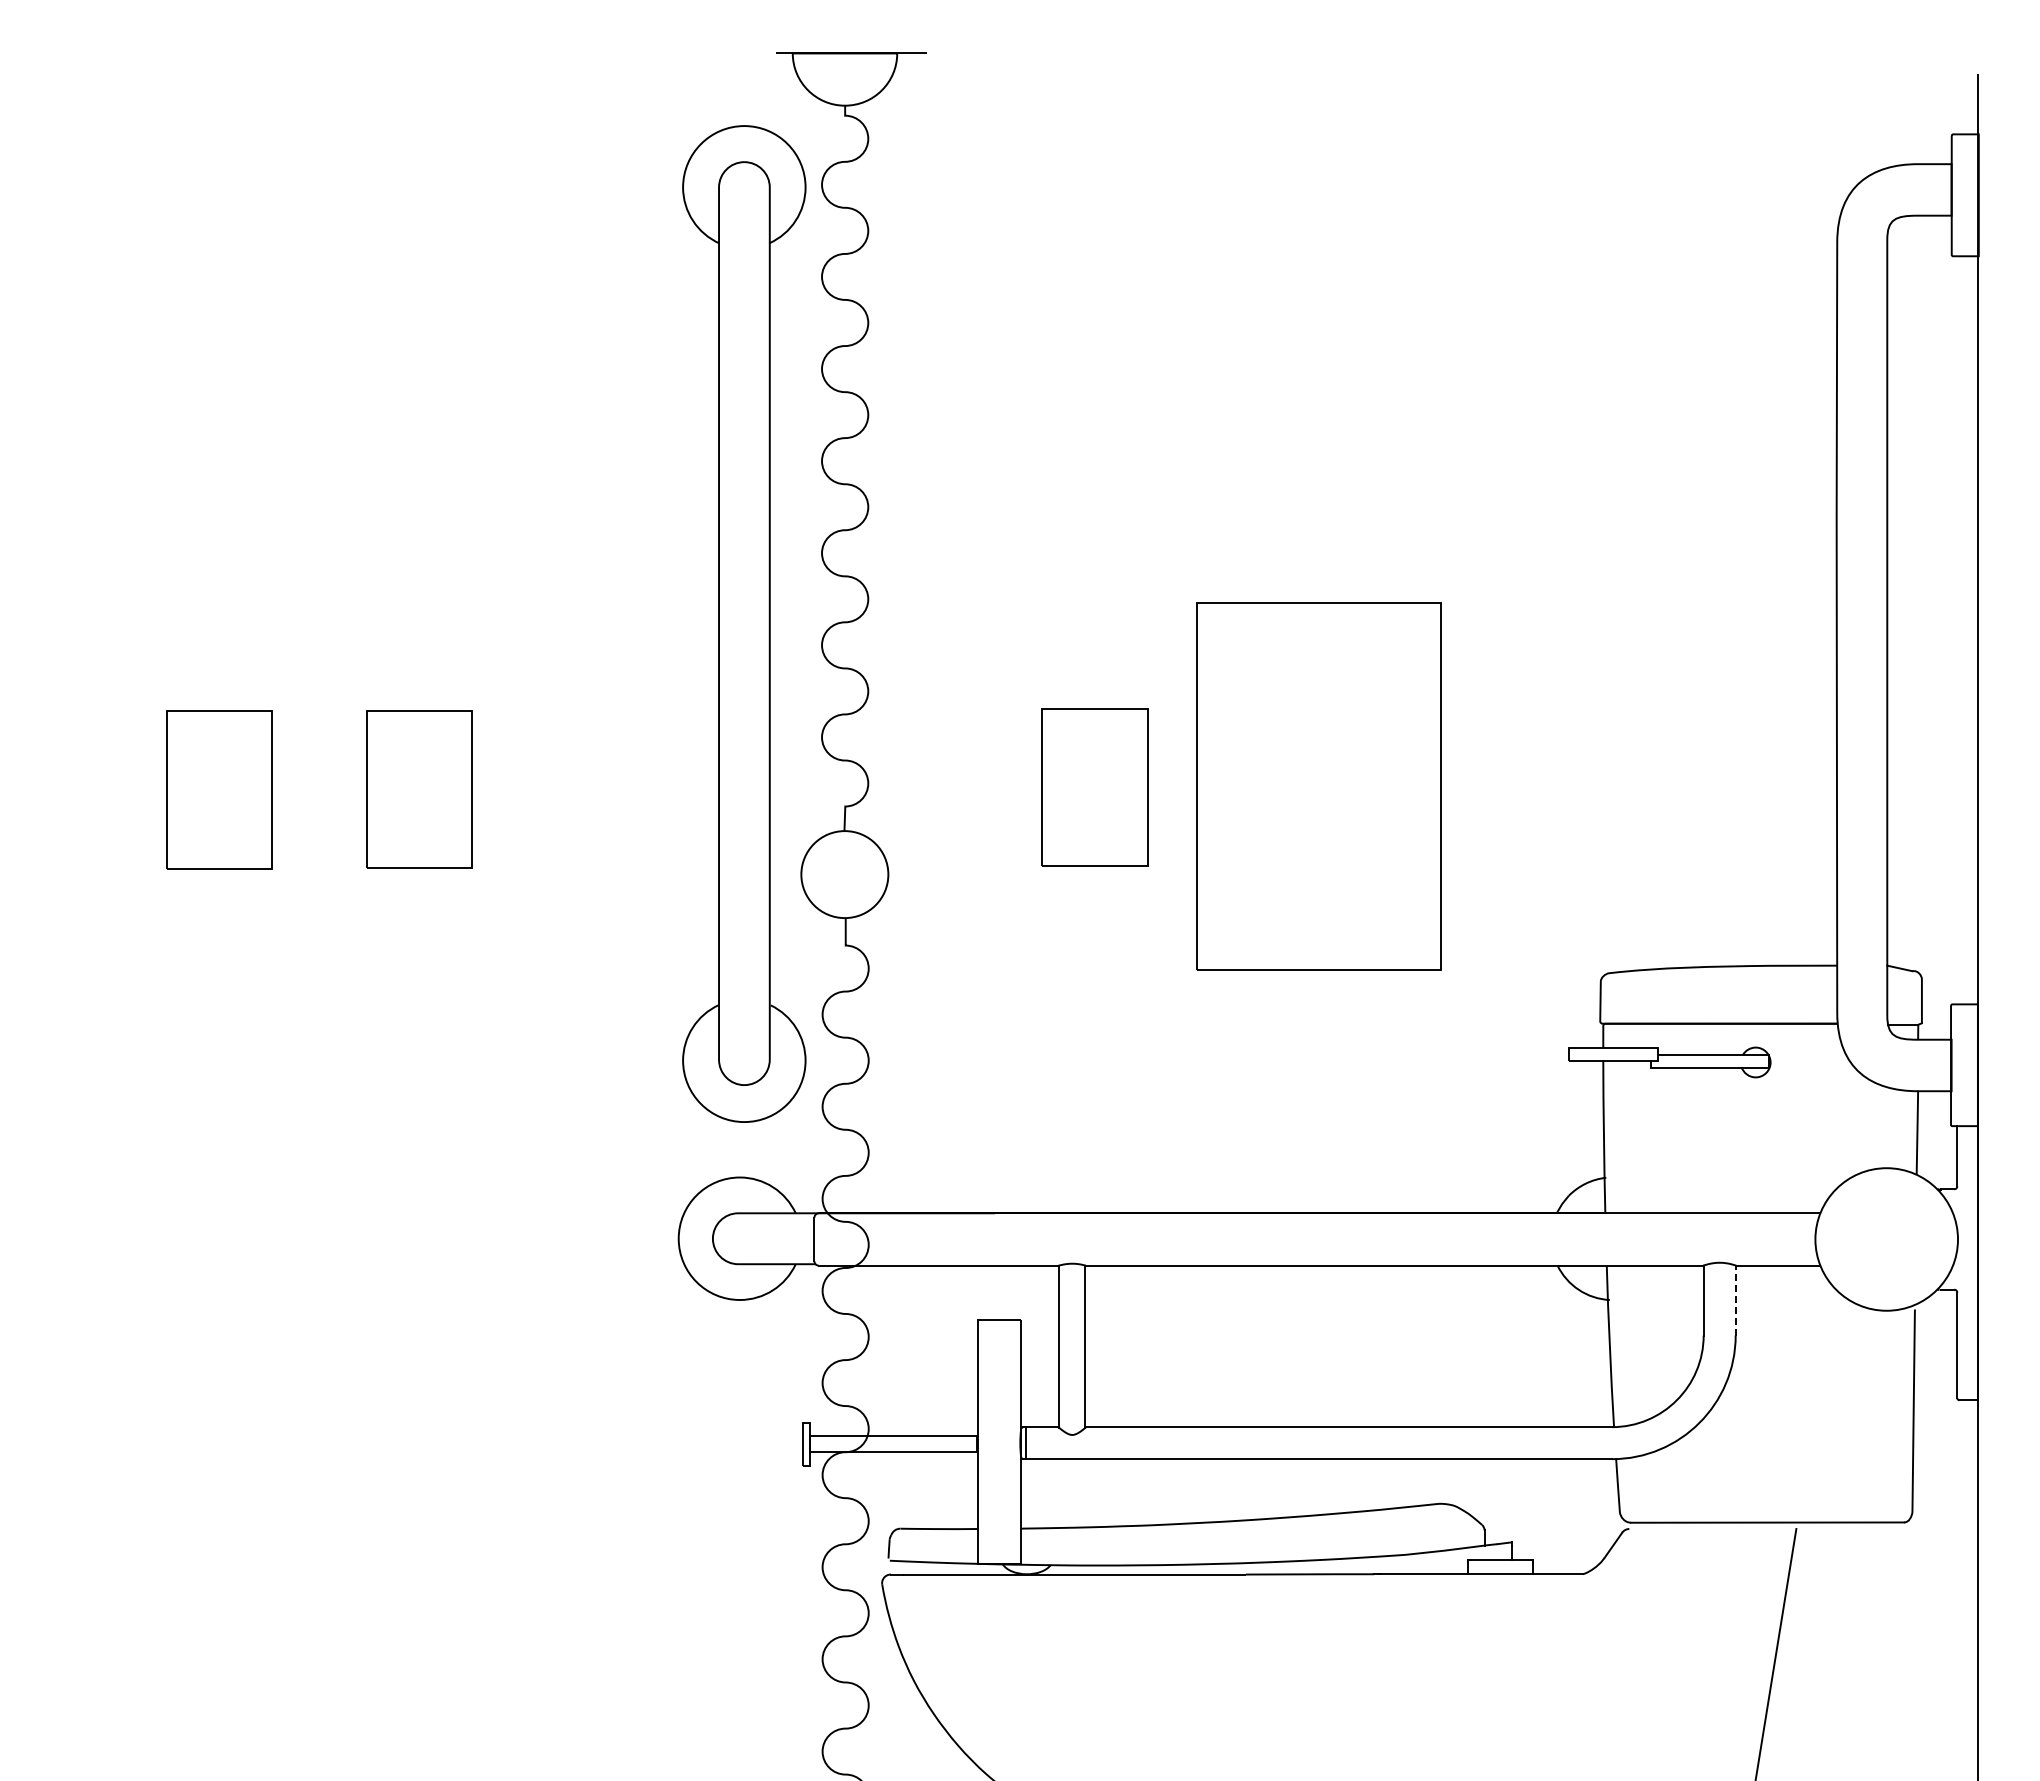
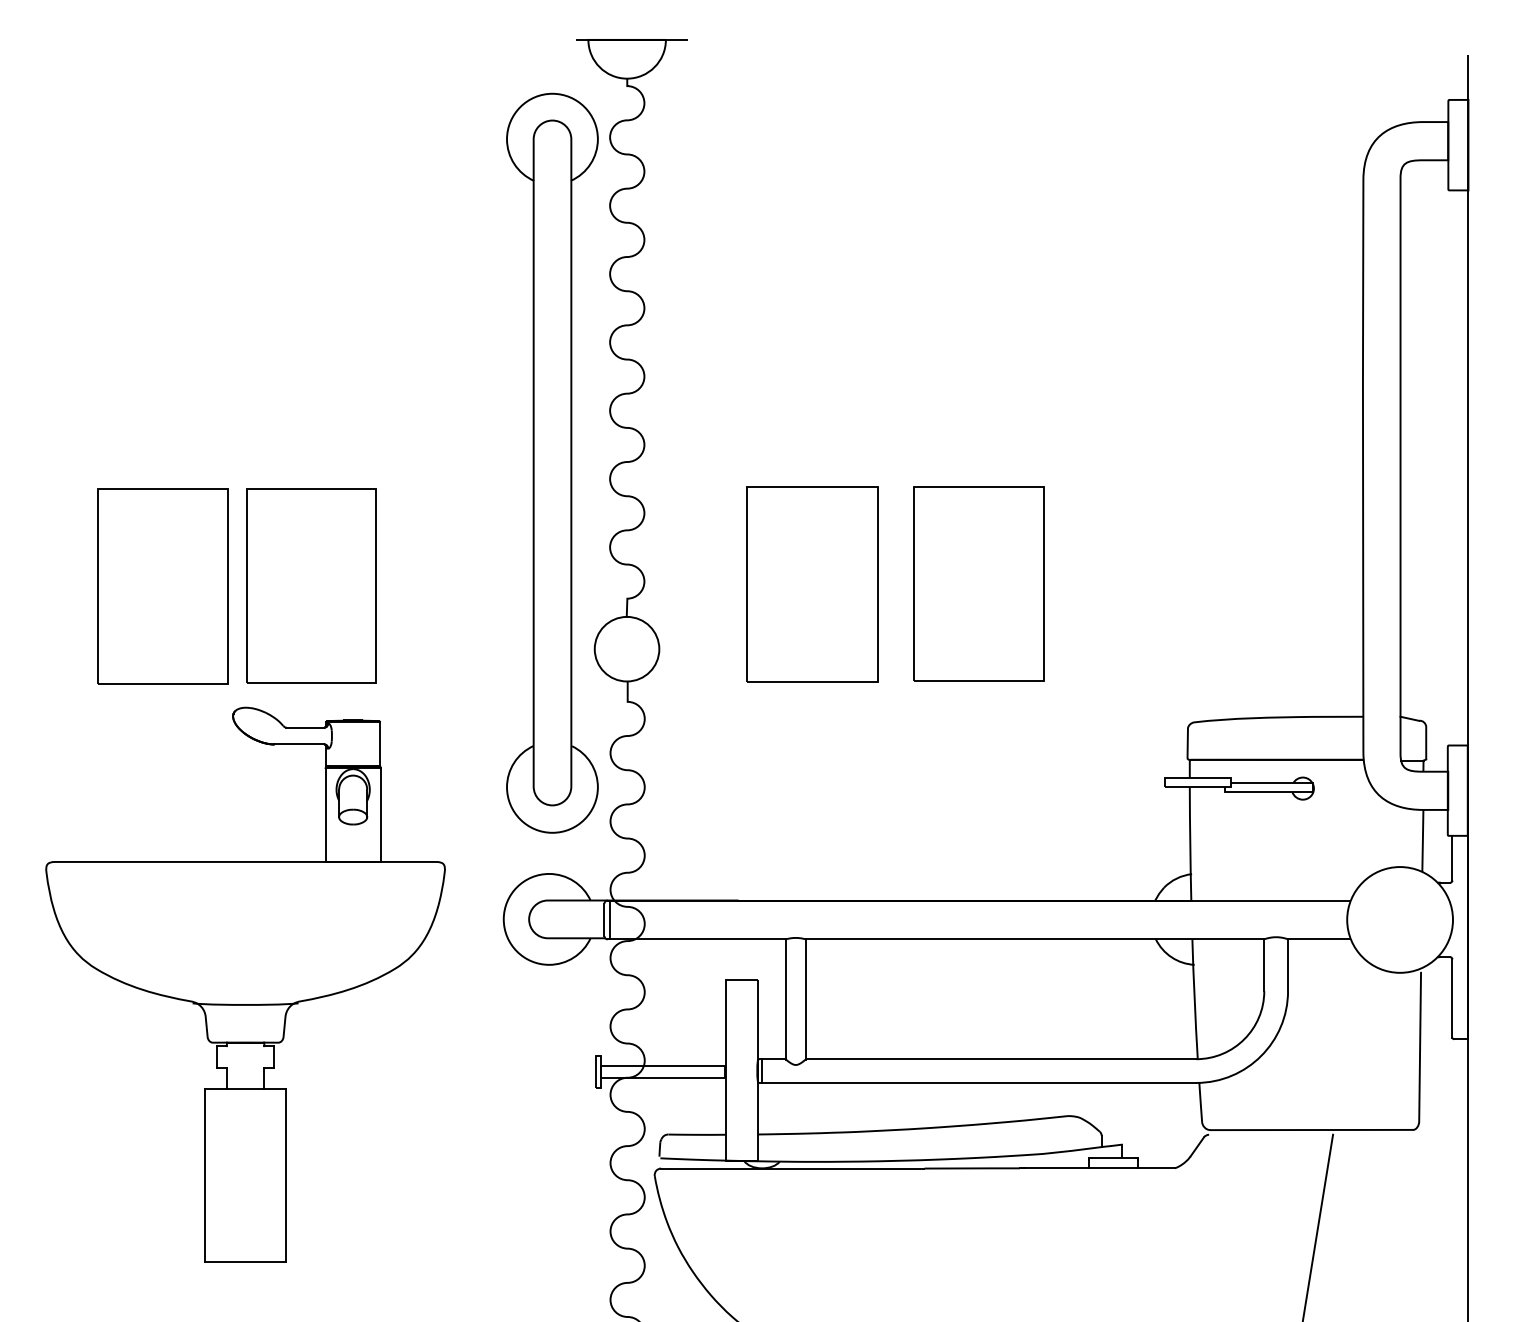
part: (1318, 785) -> (978, 583), size x0.71
part: (1094, 787) -> (812, 584), size x1.67
part: (219, 789) -> (163, 586), size x1.67
part: (419, 789) -> (311, 586), size x1.67
line: (821, 1239) -> (609, 919), added
line: (1735, 1300) -> (1287, 965), dashed -> solid
part: (330, 1326) -> (245, 984), added

